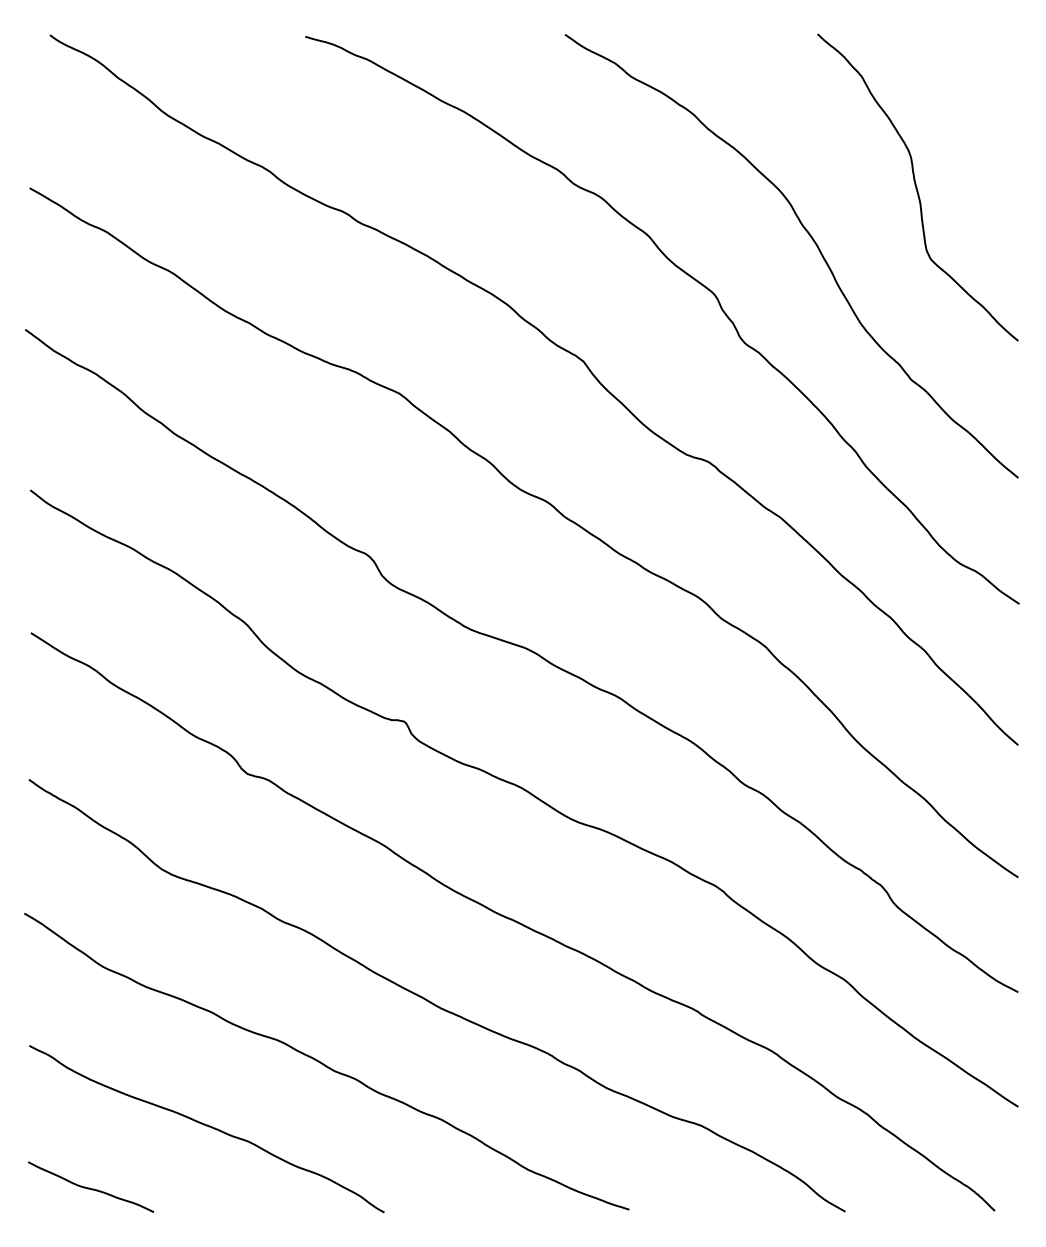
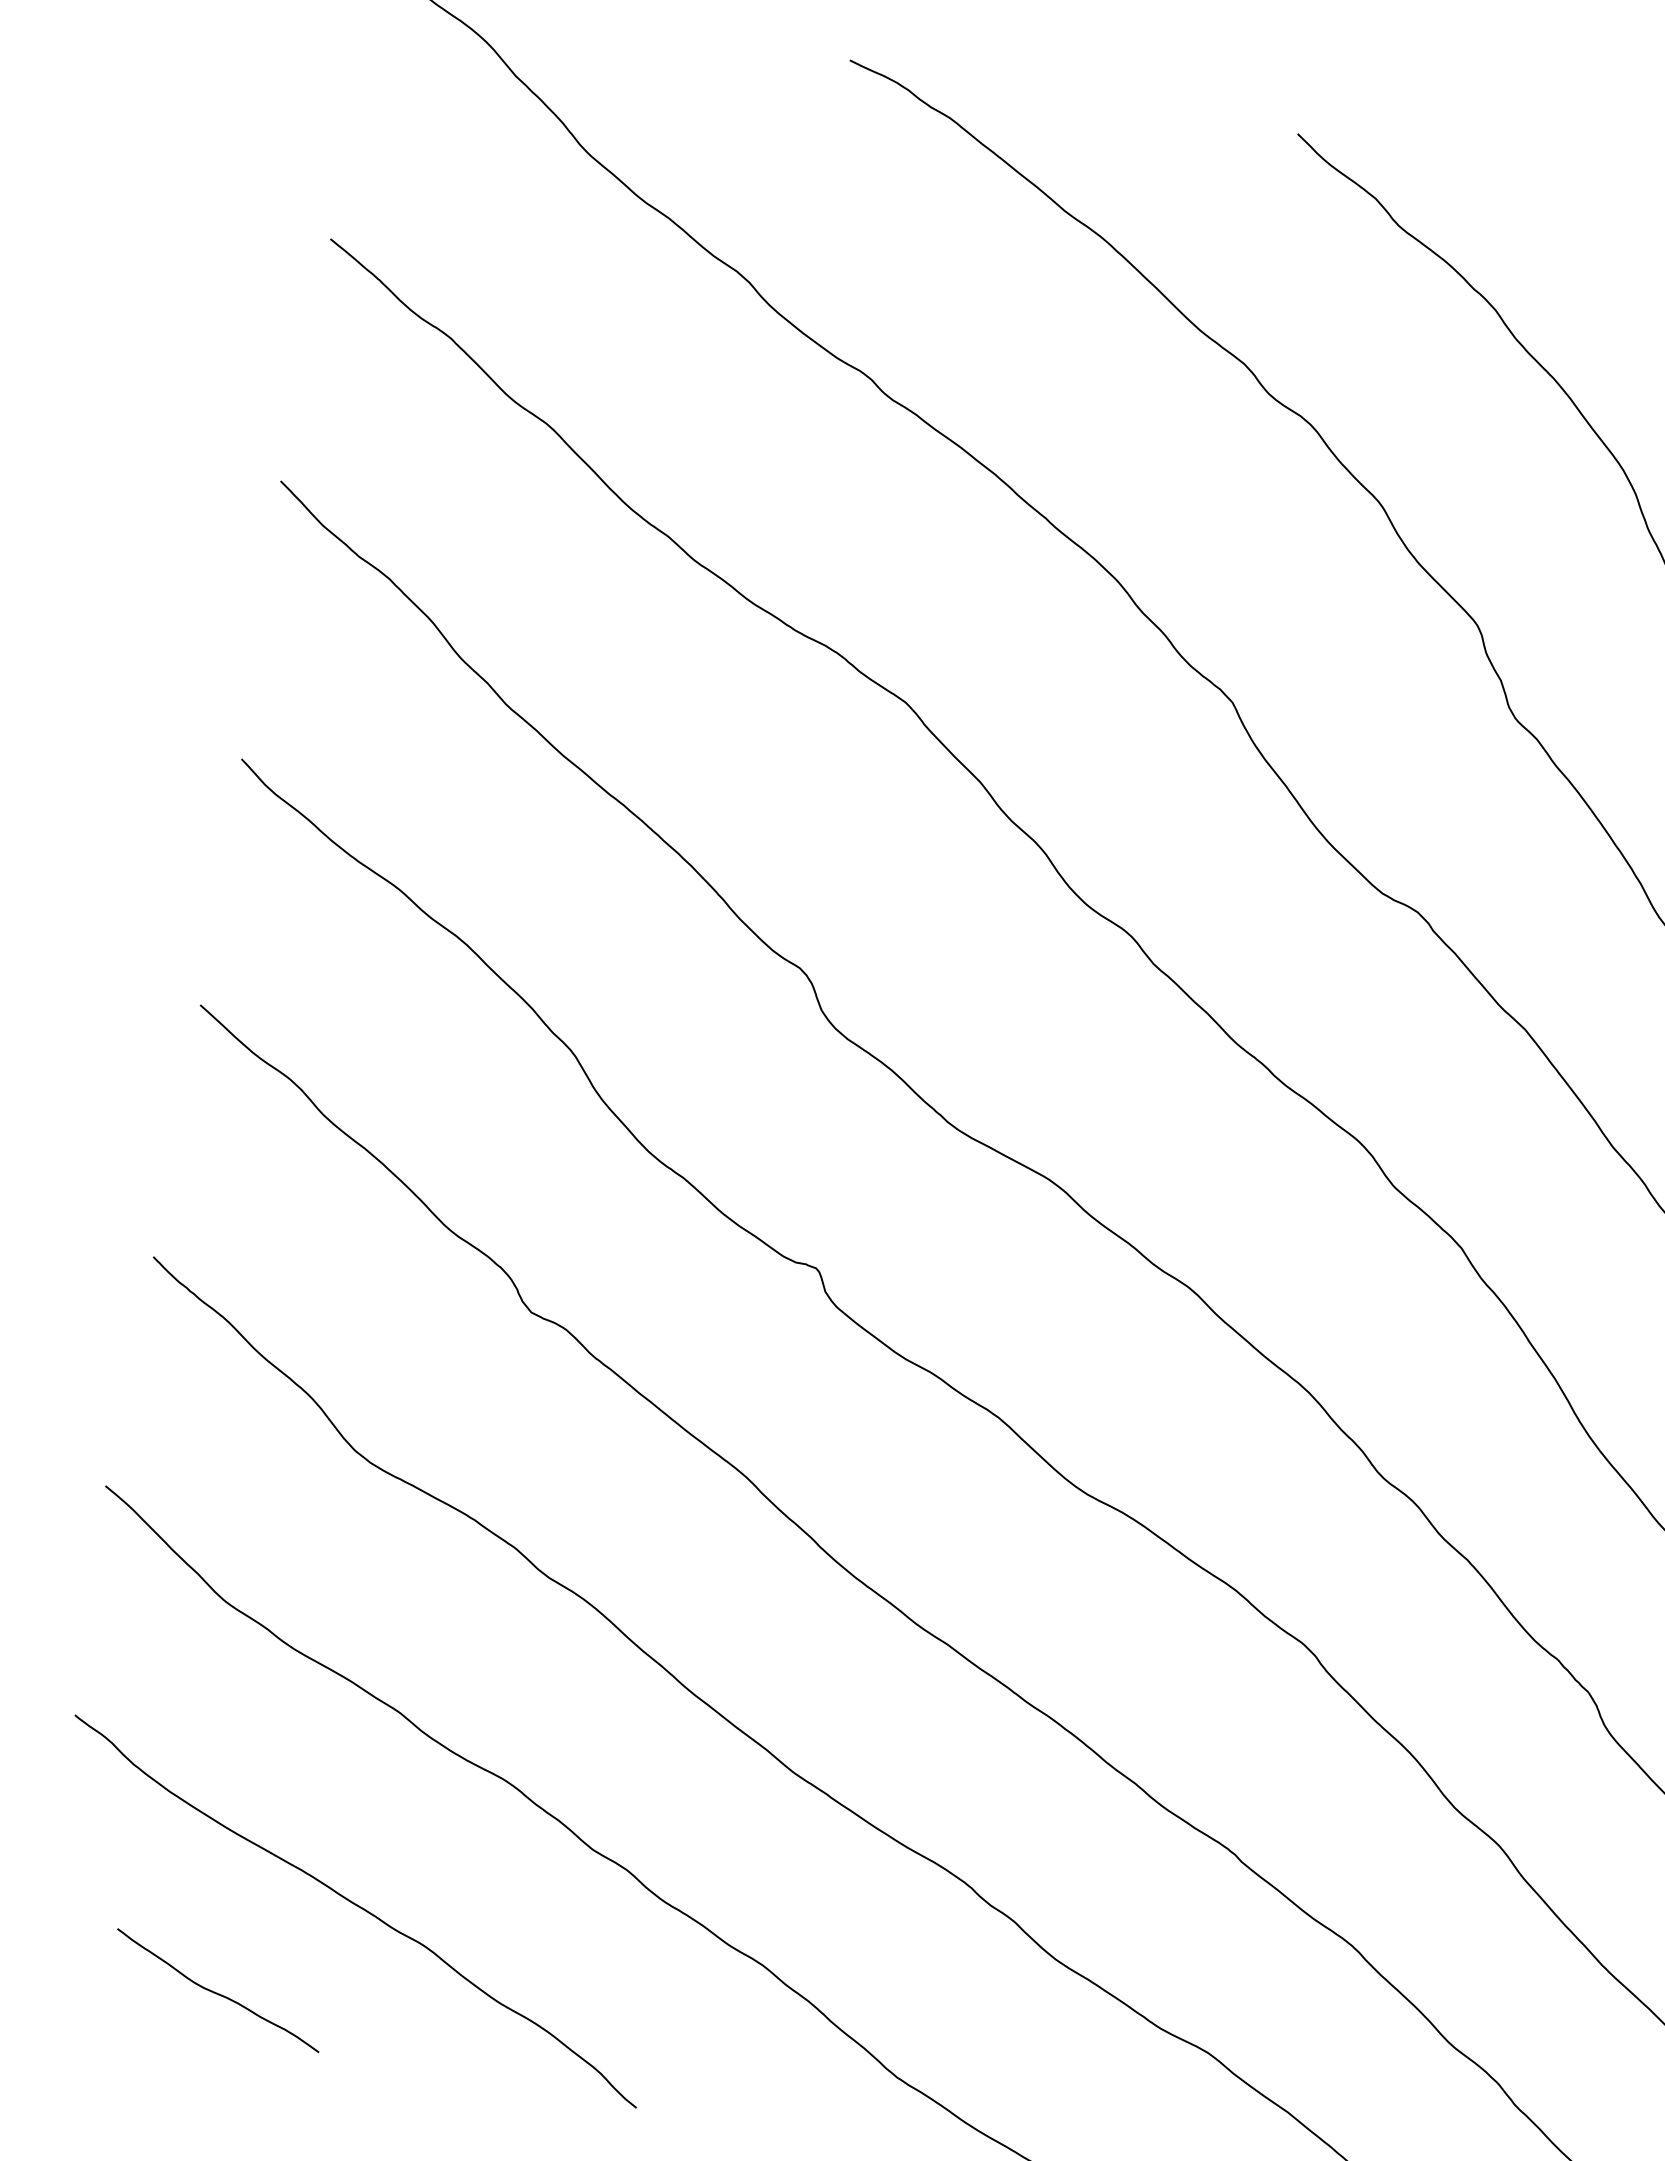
curve: (91, 1188) -> (218, 1993), moved

